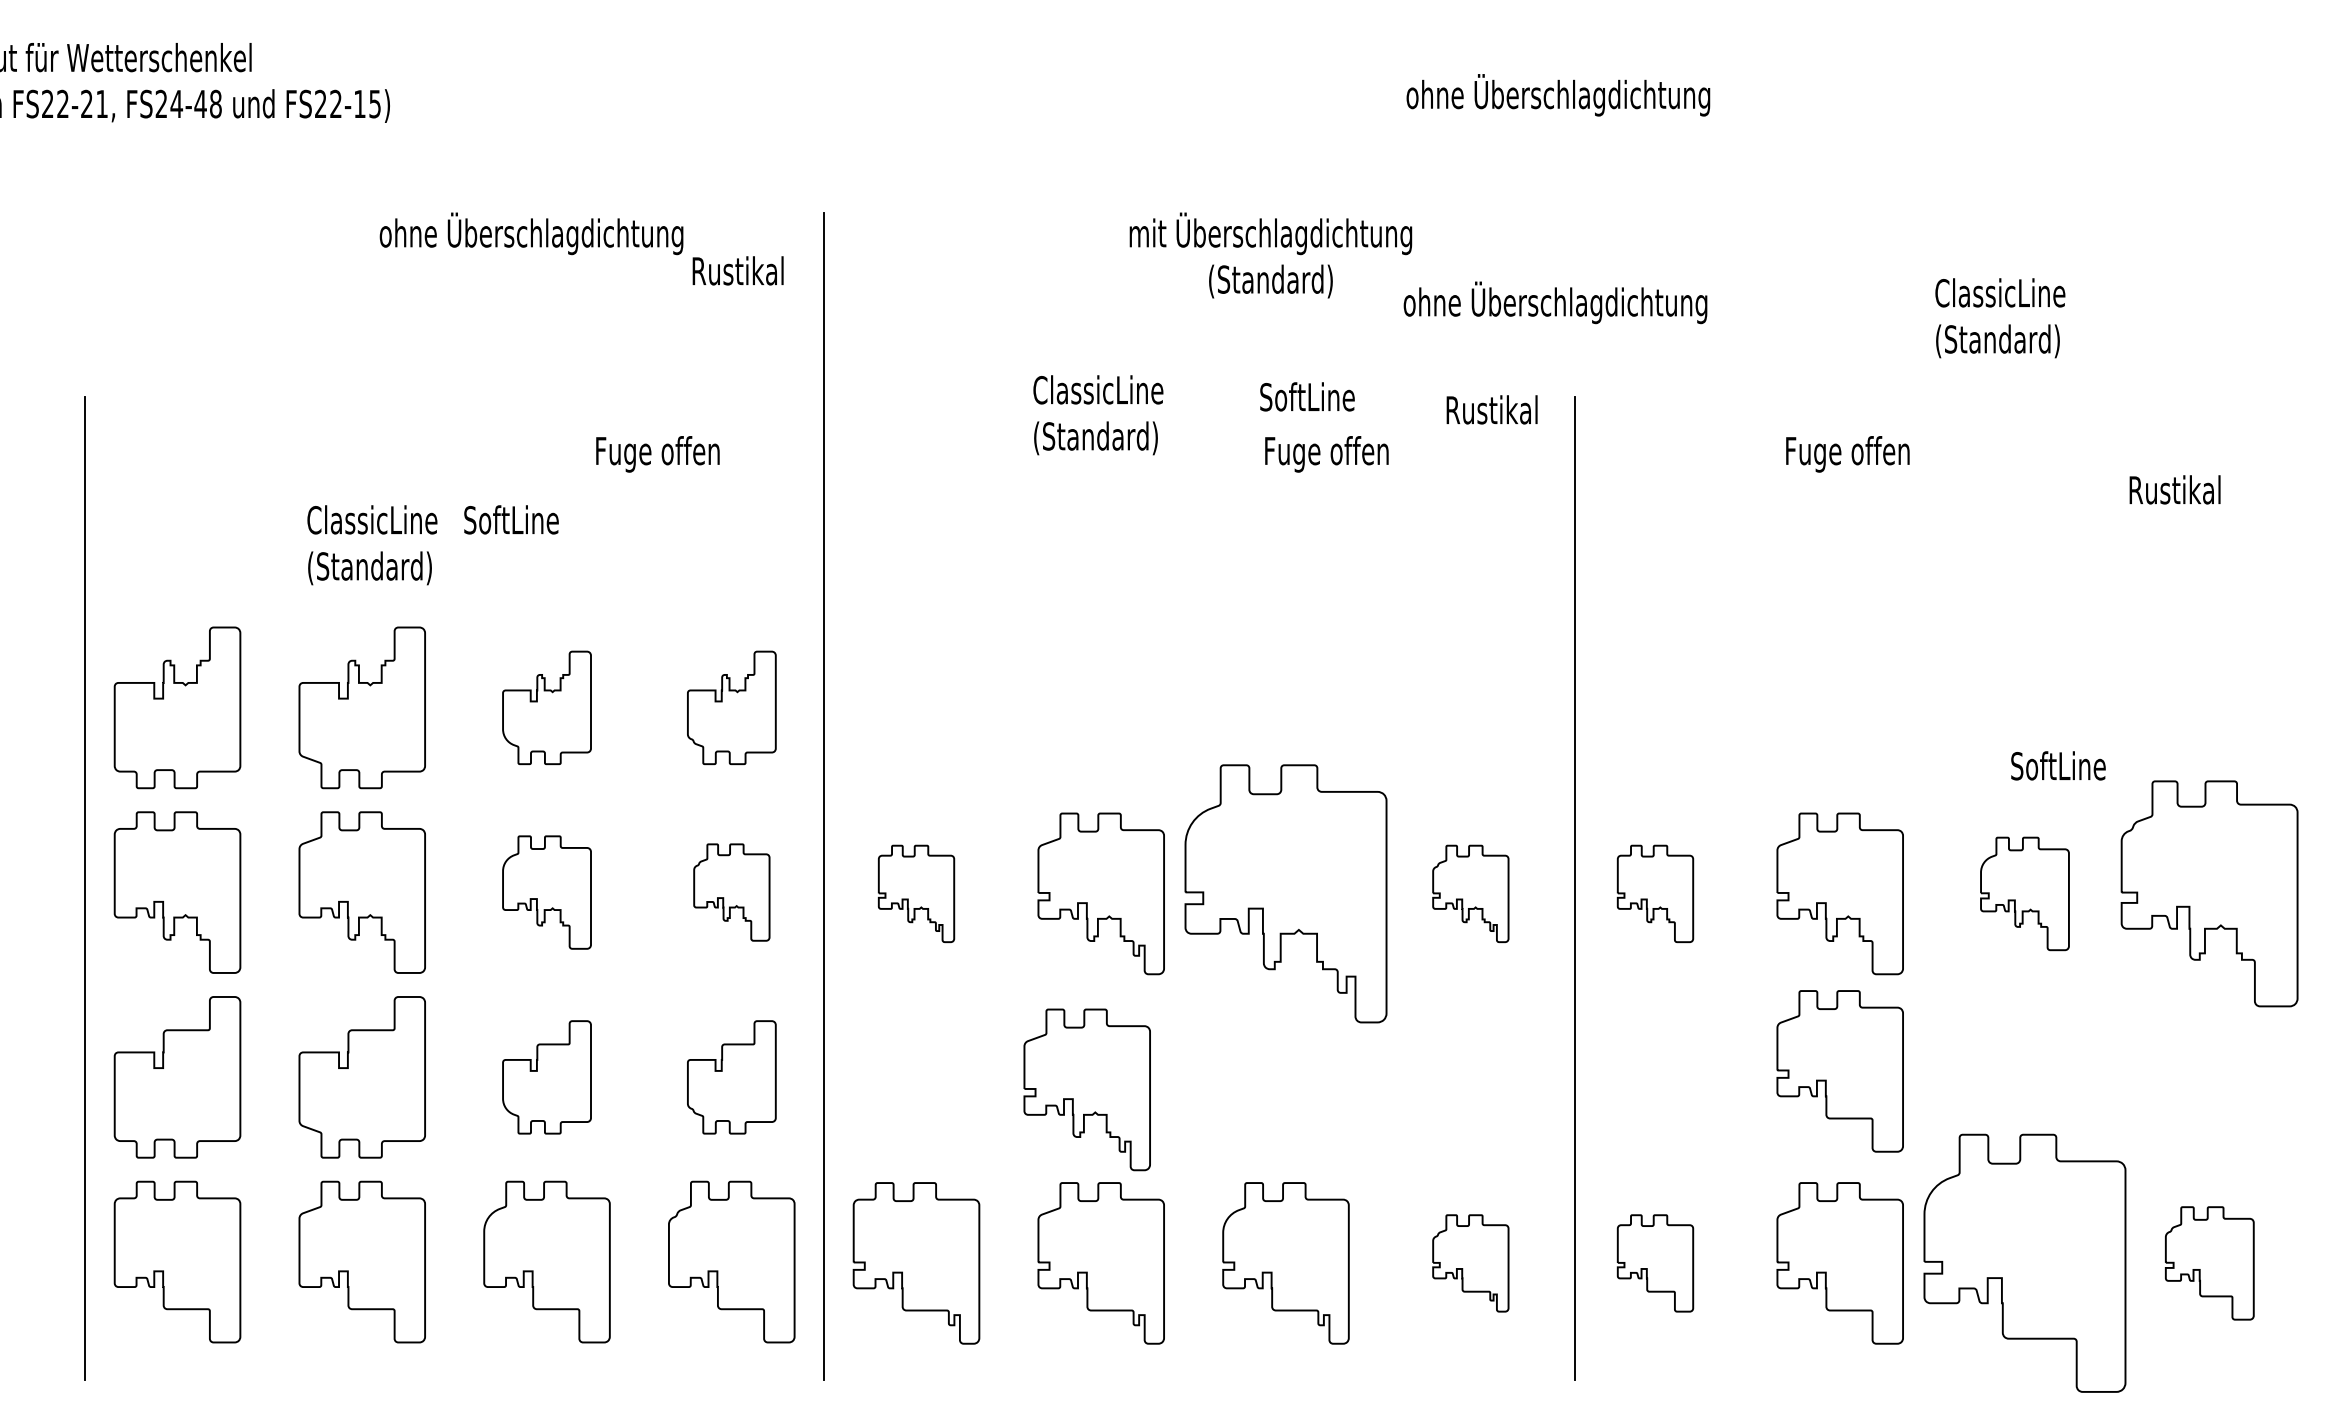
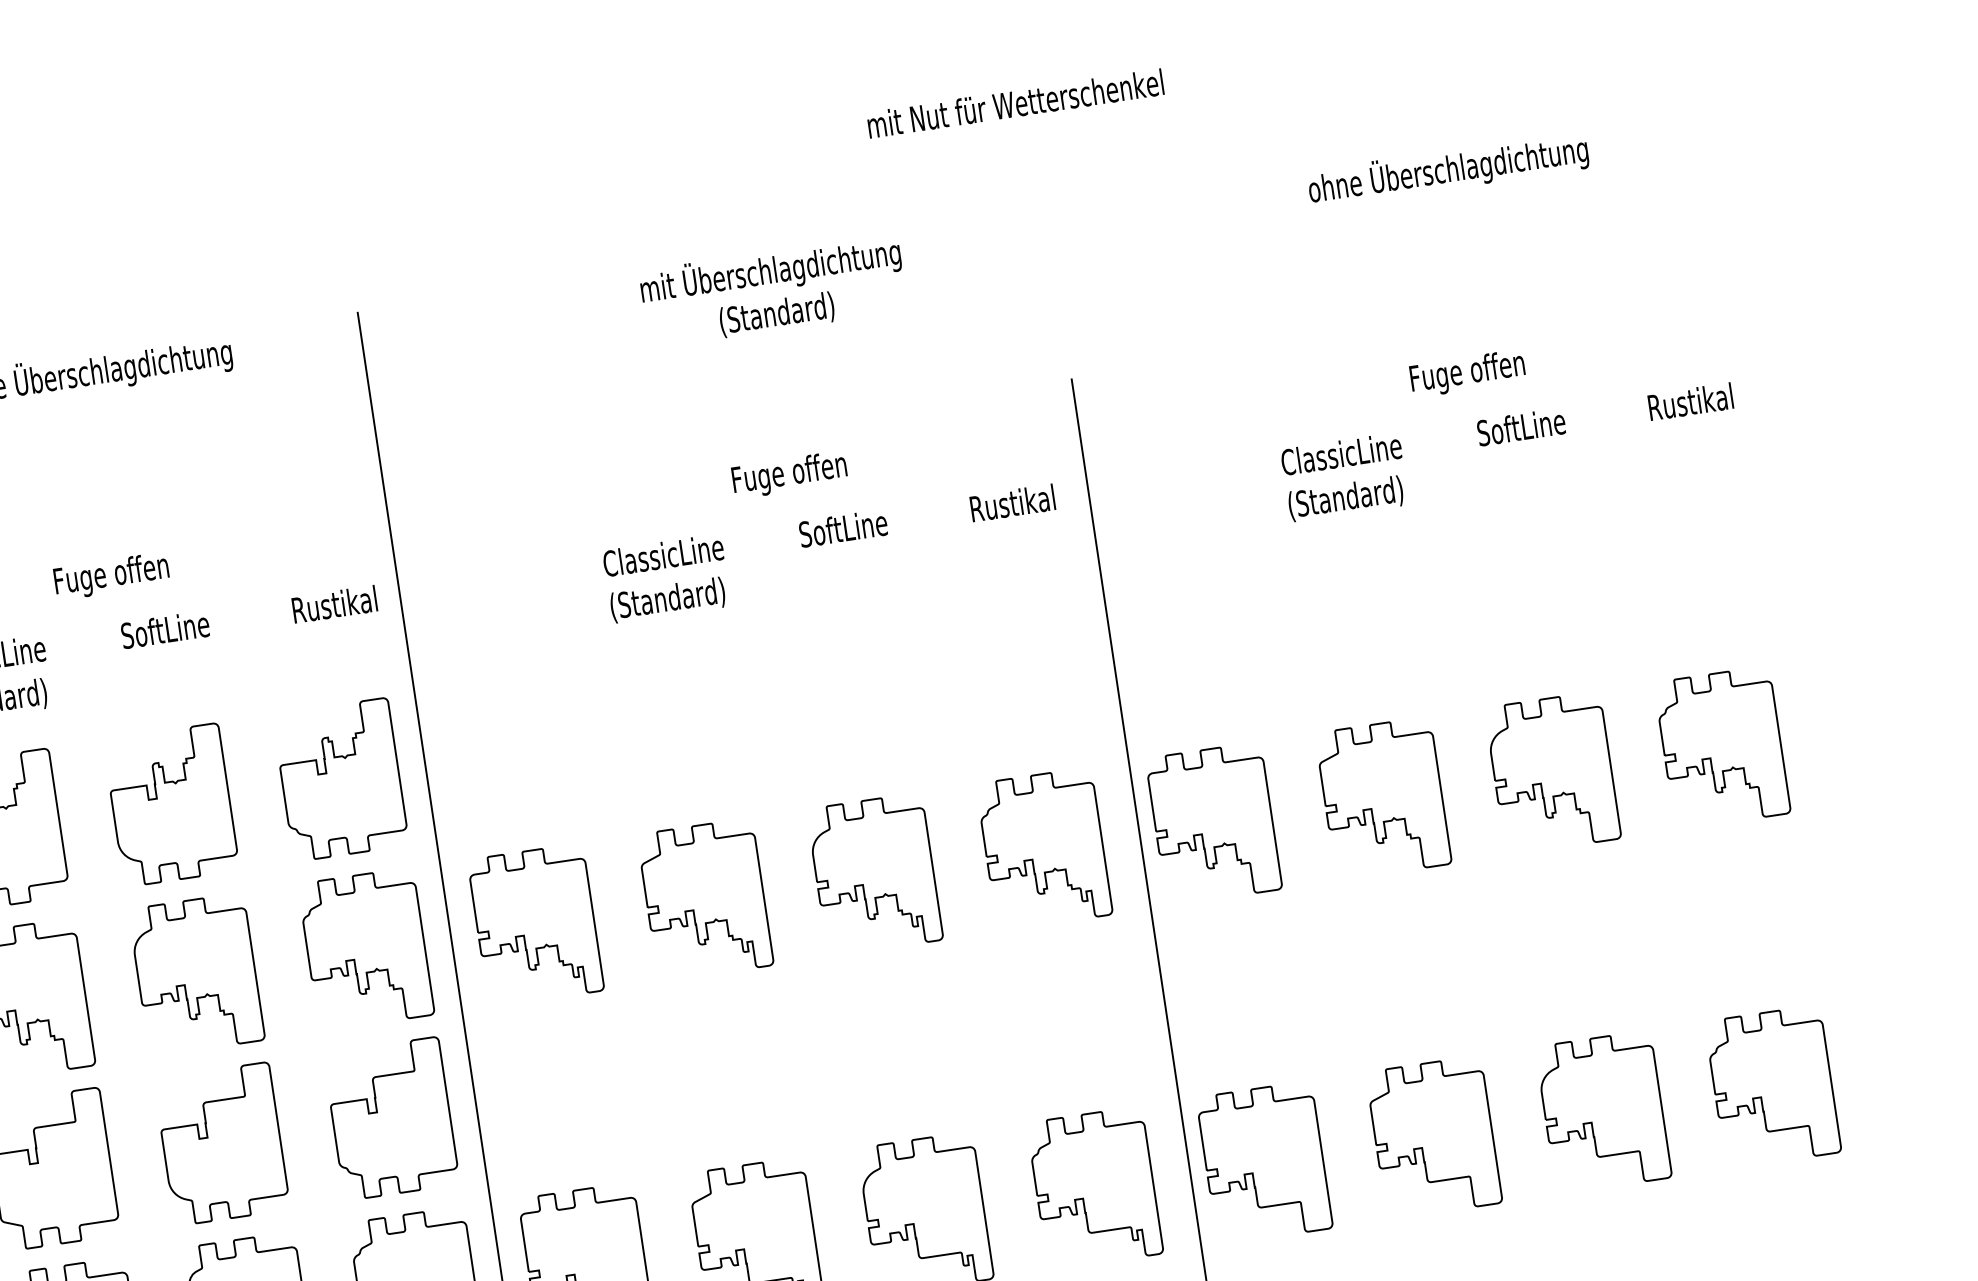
text: (1558, 95) -> (1015, 104), ohne Überschlagdichtung -> mit Nut für Wetterschenkel
text: (737, 270) -> (334, 604), moved
text: (1555, 302) -> (1448, 169), moved
text: (2000, 318) -> (1345, 477), moved
text: (1307, 396) -> (843, 528), moved
text: (1491, 409) -> (1012, 502), moved
text: (1098, 415) -> (667, 578), moved
text: (657, 454) -> (111, 576), moved
text: (1326, 454) -> (789, 475), moved
text: (1847, 454) -> (1467, 373), moved
text: (2174, 489) -> (1690, 401), moved
text: (511, 519) -> (165, 629), moved
part: (546, 707) -> (170, 804), size x1.43
part: (731, 707) -> (340, 779), size x1.43
text: (2058, 765) -> (1521, 426), moved
part: (546, 892) -> (196, 974), size x1.43
part: (731, 892) -> (365, 949), size x1.67
part: (916, 893) -> (535, 924), size x1.67
part: (1285, 893) -> (874, 874), size x0.62
part: (1470, 893) -> (1044, 848), size x1.67
part: (1655, 893) -> (1213, 823), size x1.67
part: (2024, 893) -> (1552, 772), size x1.43
part: (2209, 893) -> (1722, 747), size x0.71
part: (1839, 1071) -> (1407, 961), removed
part: (546, 1077) -> (221, 1144), size x1.43
part: (731, 1077) -> (391, 1119), size x1.43
part: (1086, 1089) -> (718, 1081), removed
part: (1470, 1263) -> (1094, 1188), size x1.67
part: (1655, 1263) -> (1264, 1162), size x1.67
part: (2024, 1263) -> (1603, 1112), size x0.62
part: (2209, 1263) -> (1772, 1087), size x1.43

